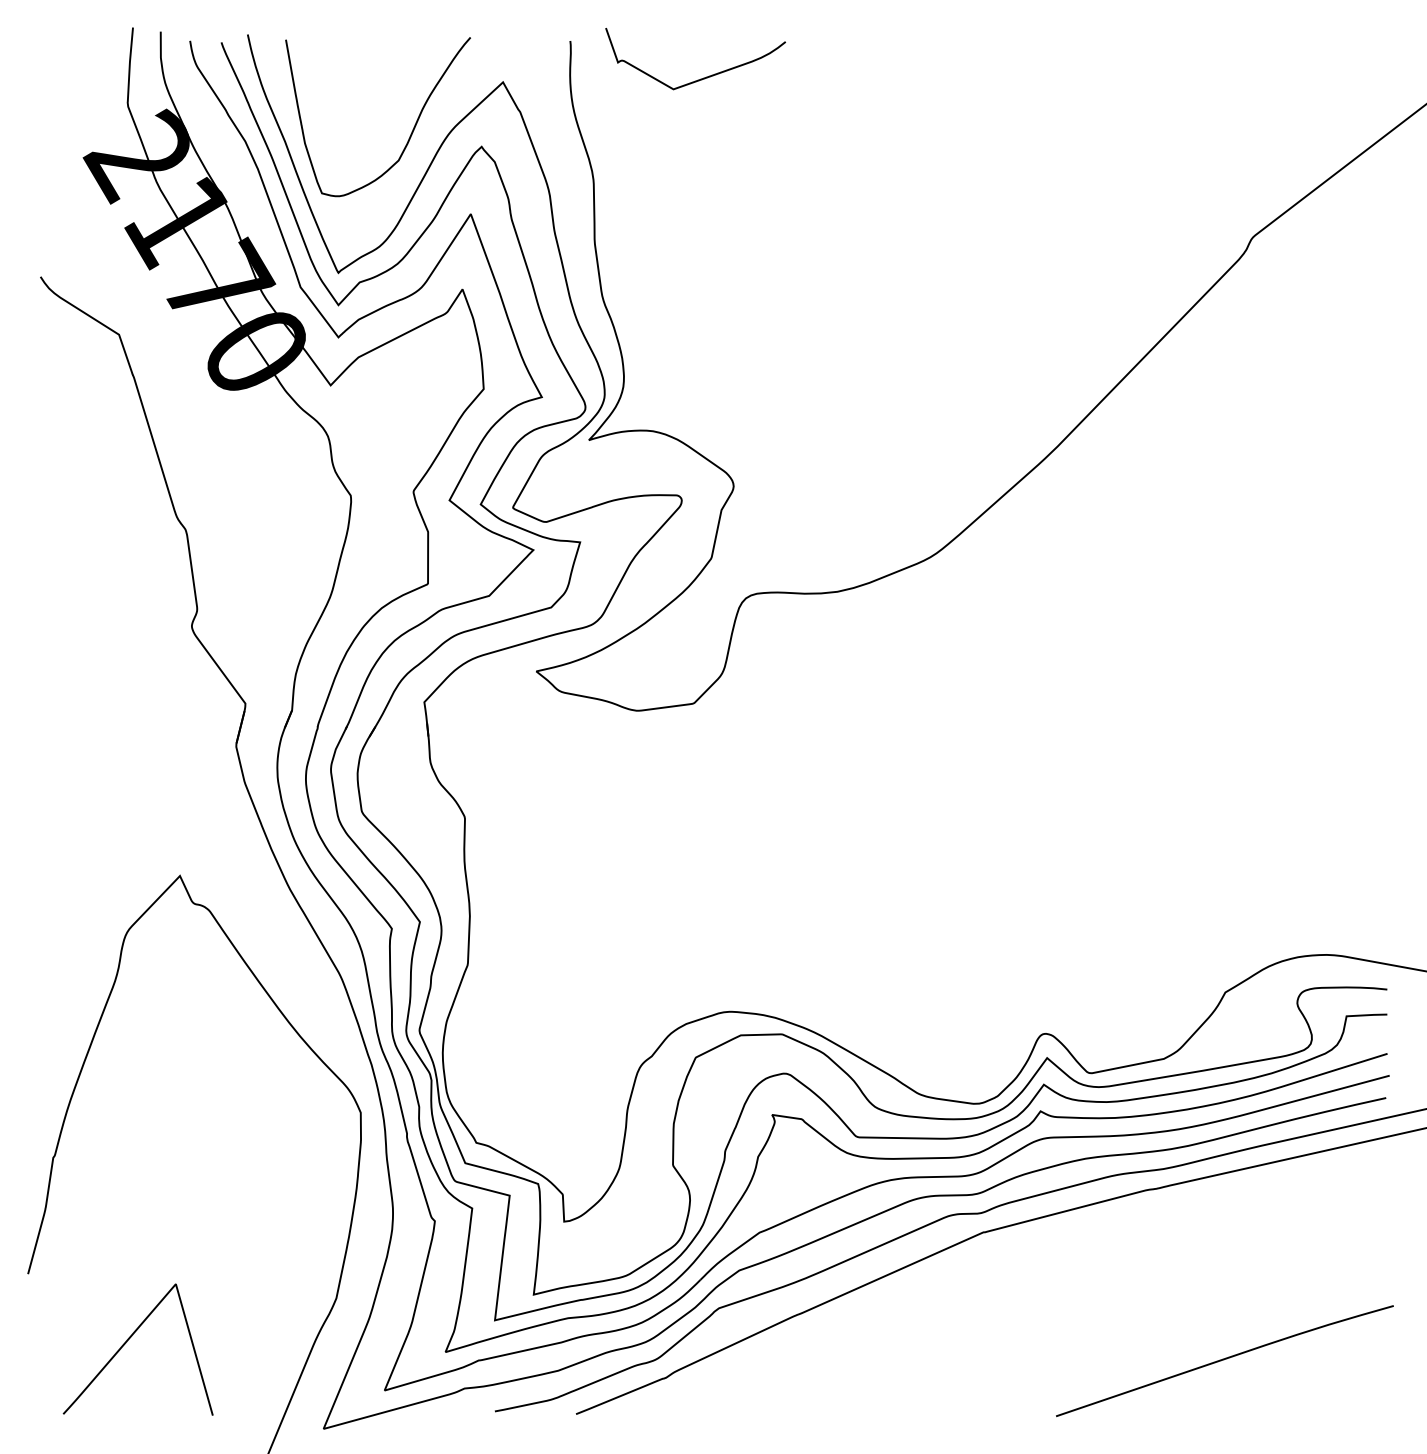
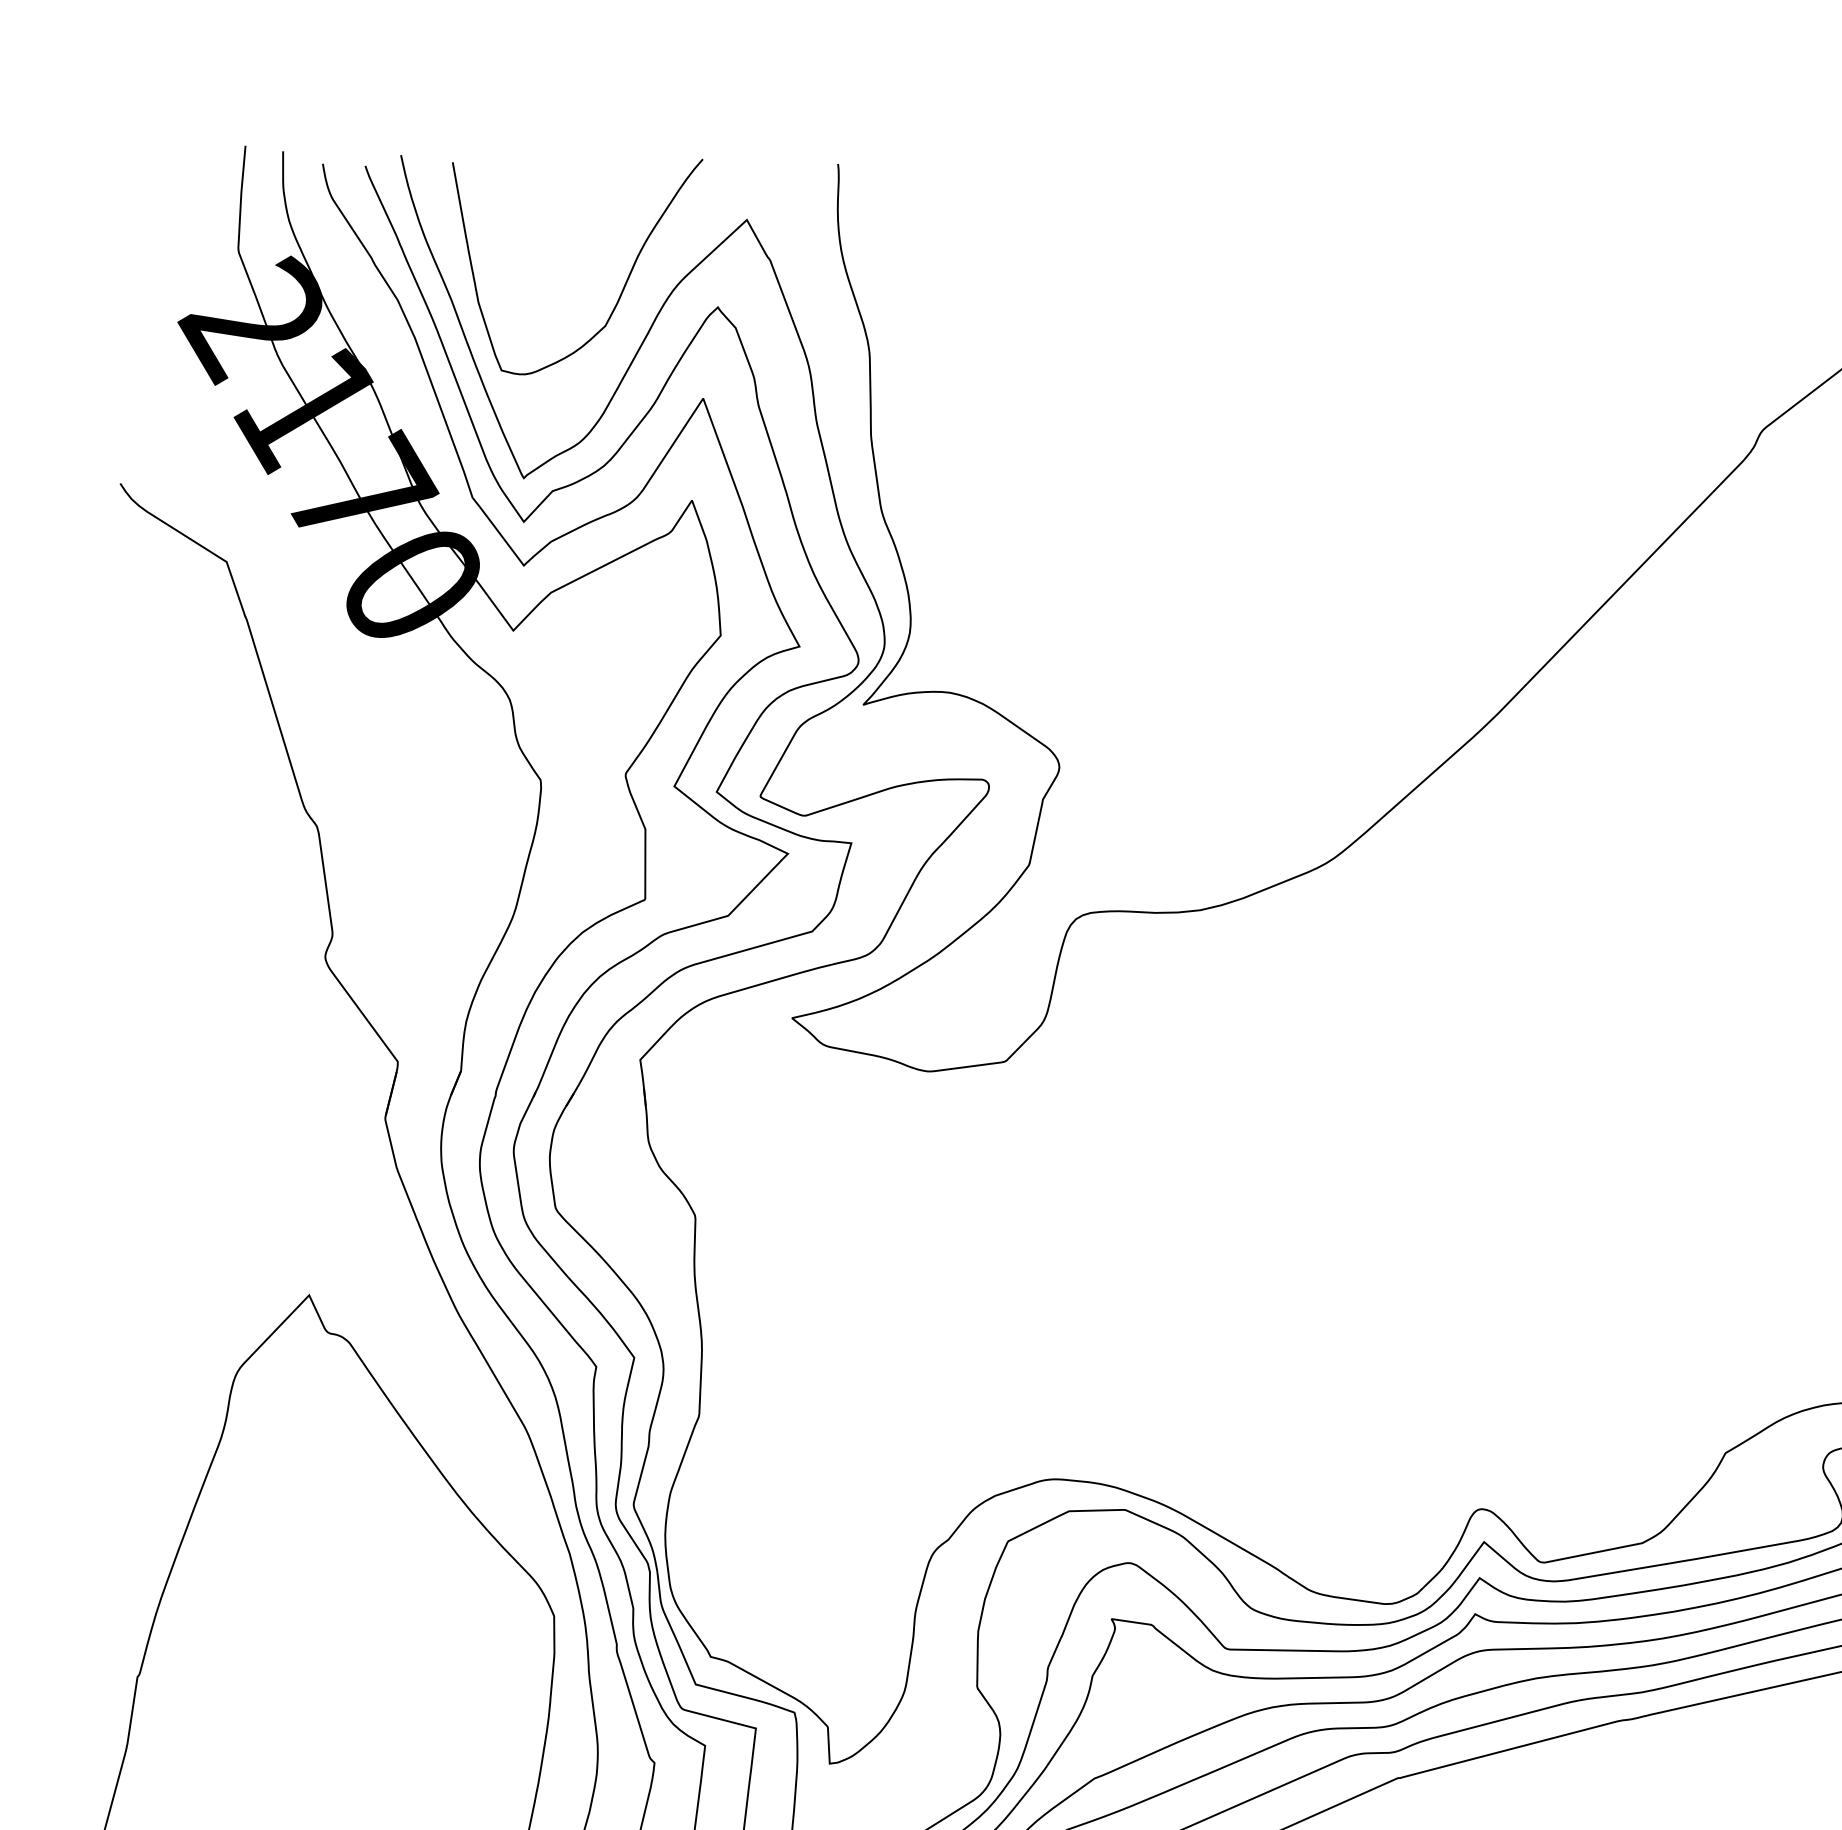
curve: (700, 78) -> (1014, 214), removed

